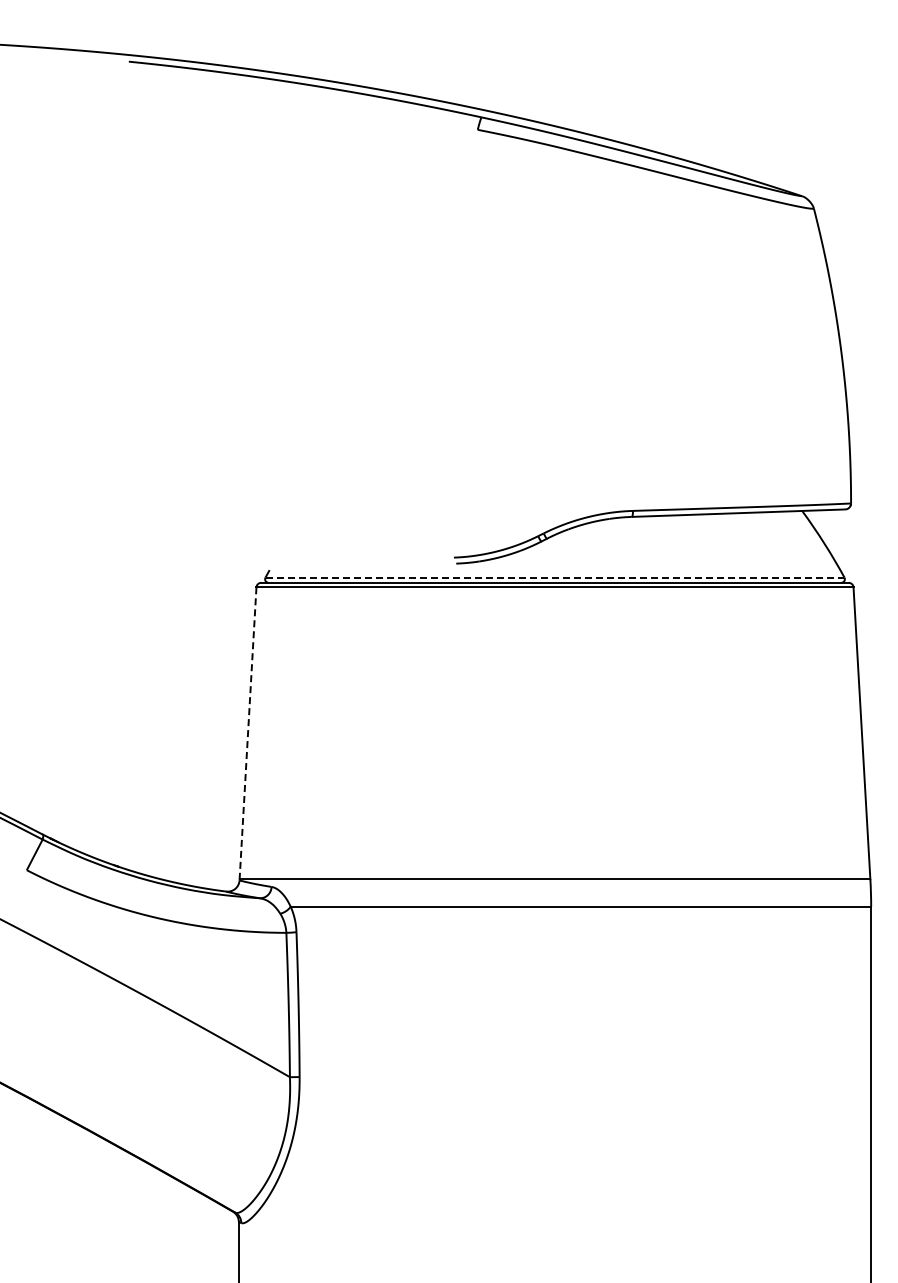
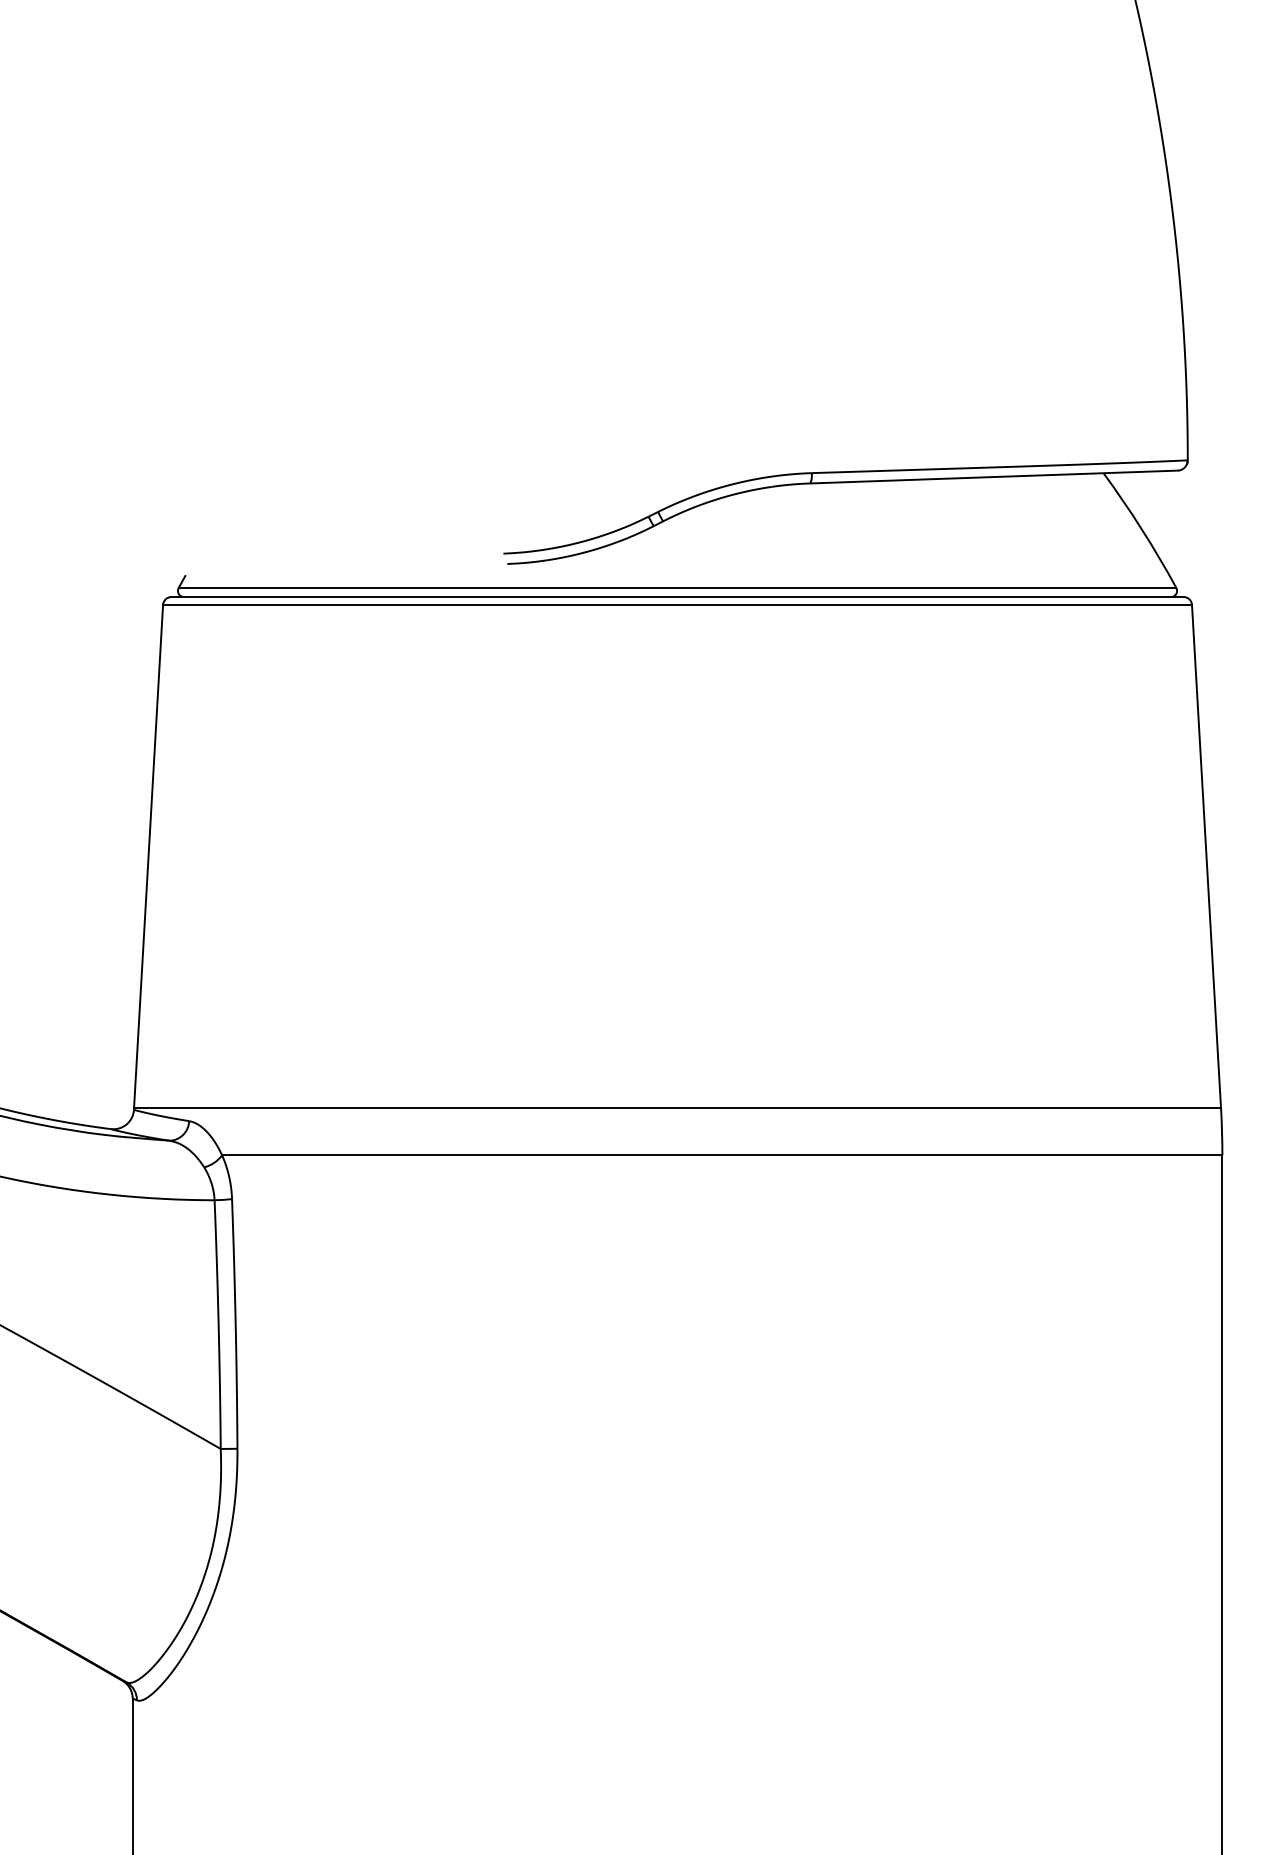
line: (555, 577) -> (678, 587), dashed -> solid
line: (248, 733) -> (149, 856), dashed -> solid

